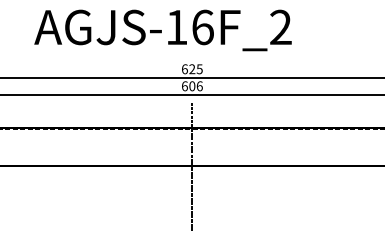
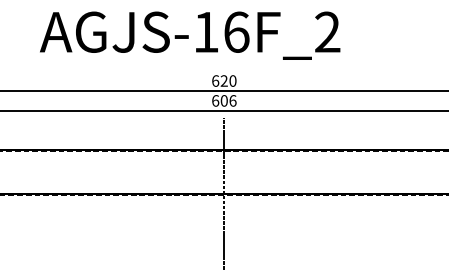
text: (199, 69) -> (232, 81), 625 -> 620

